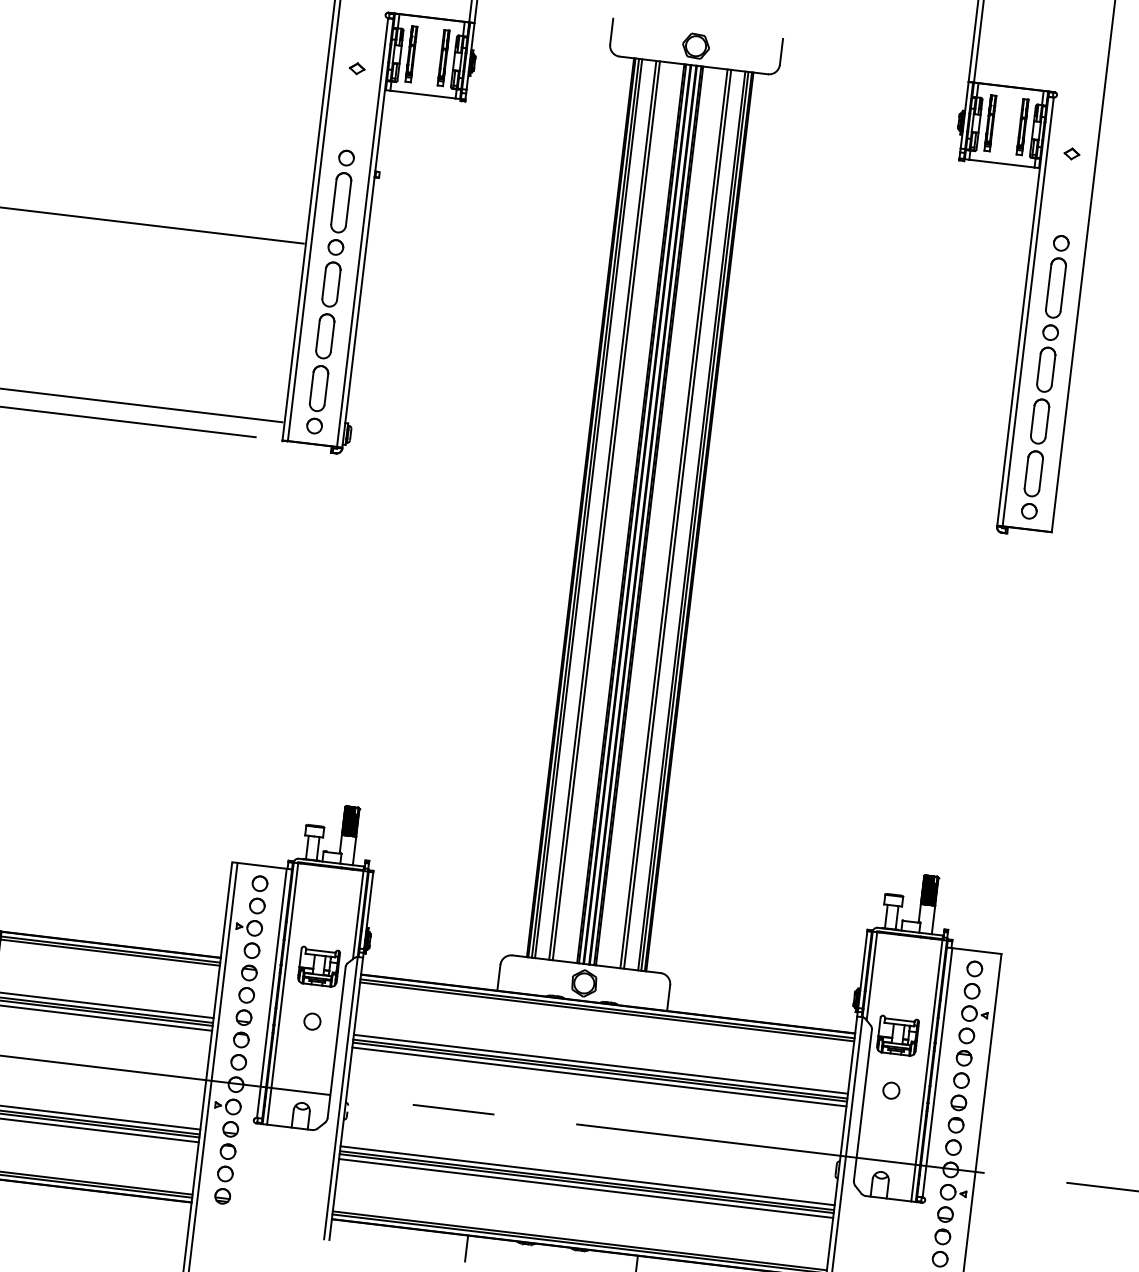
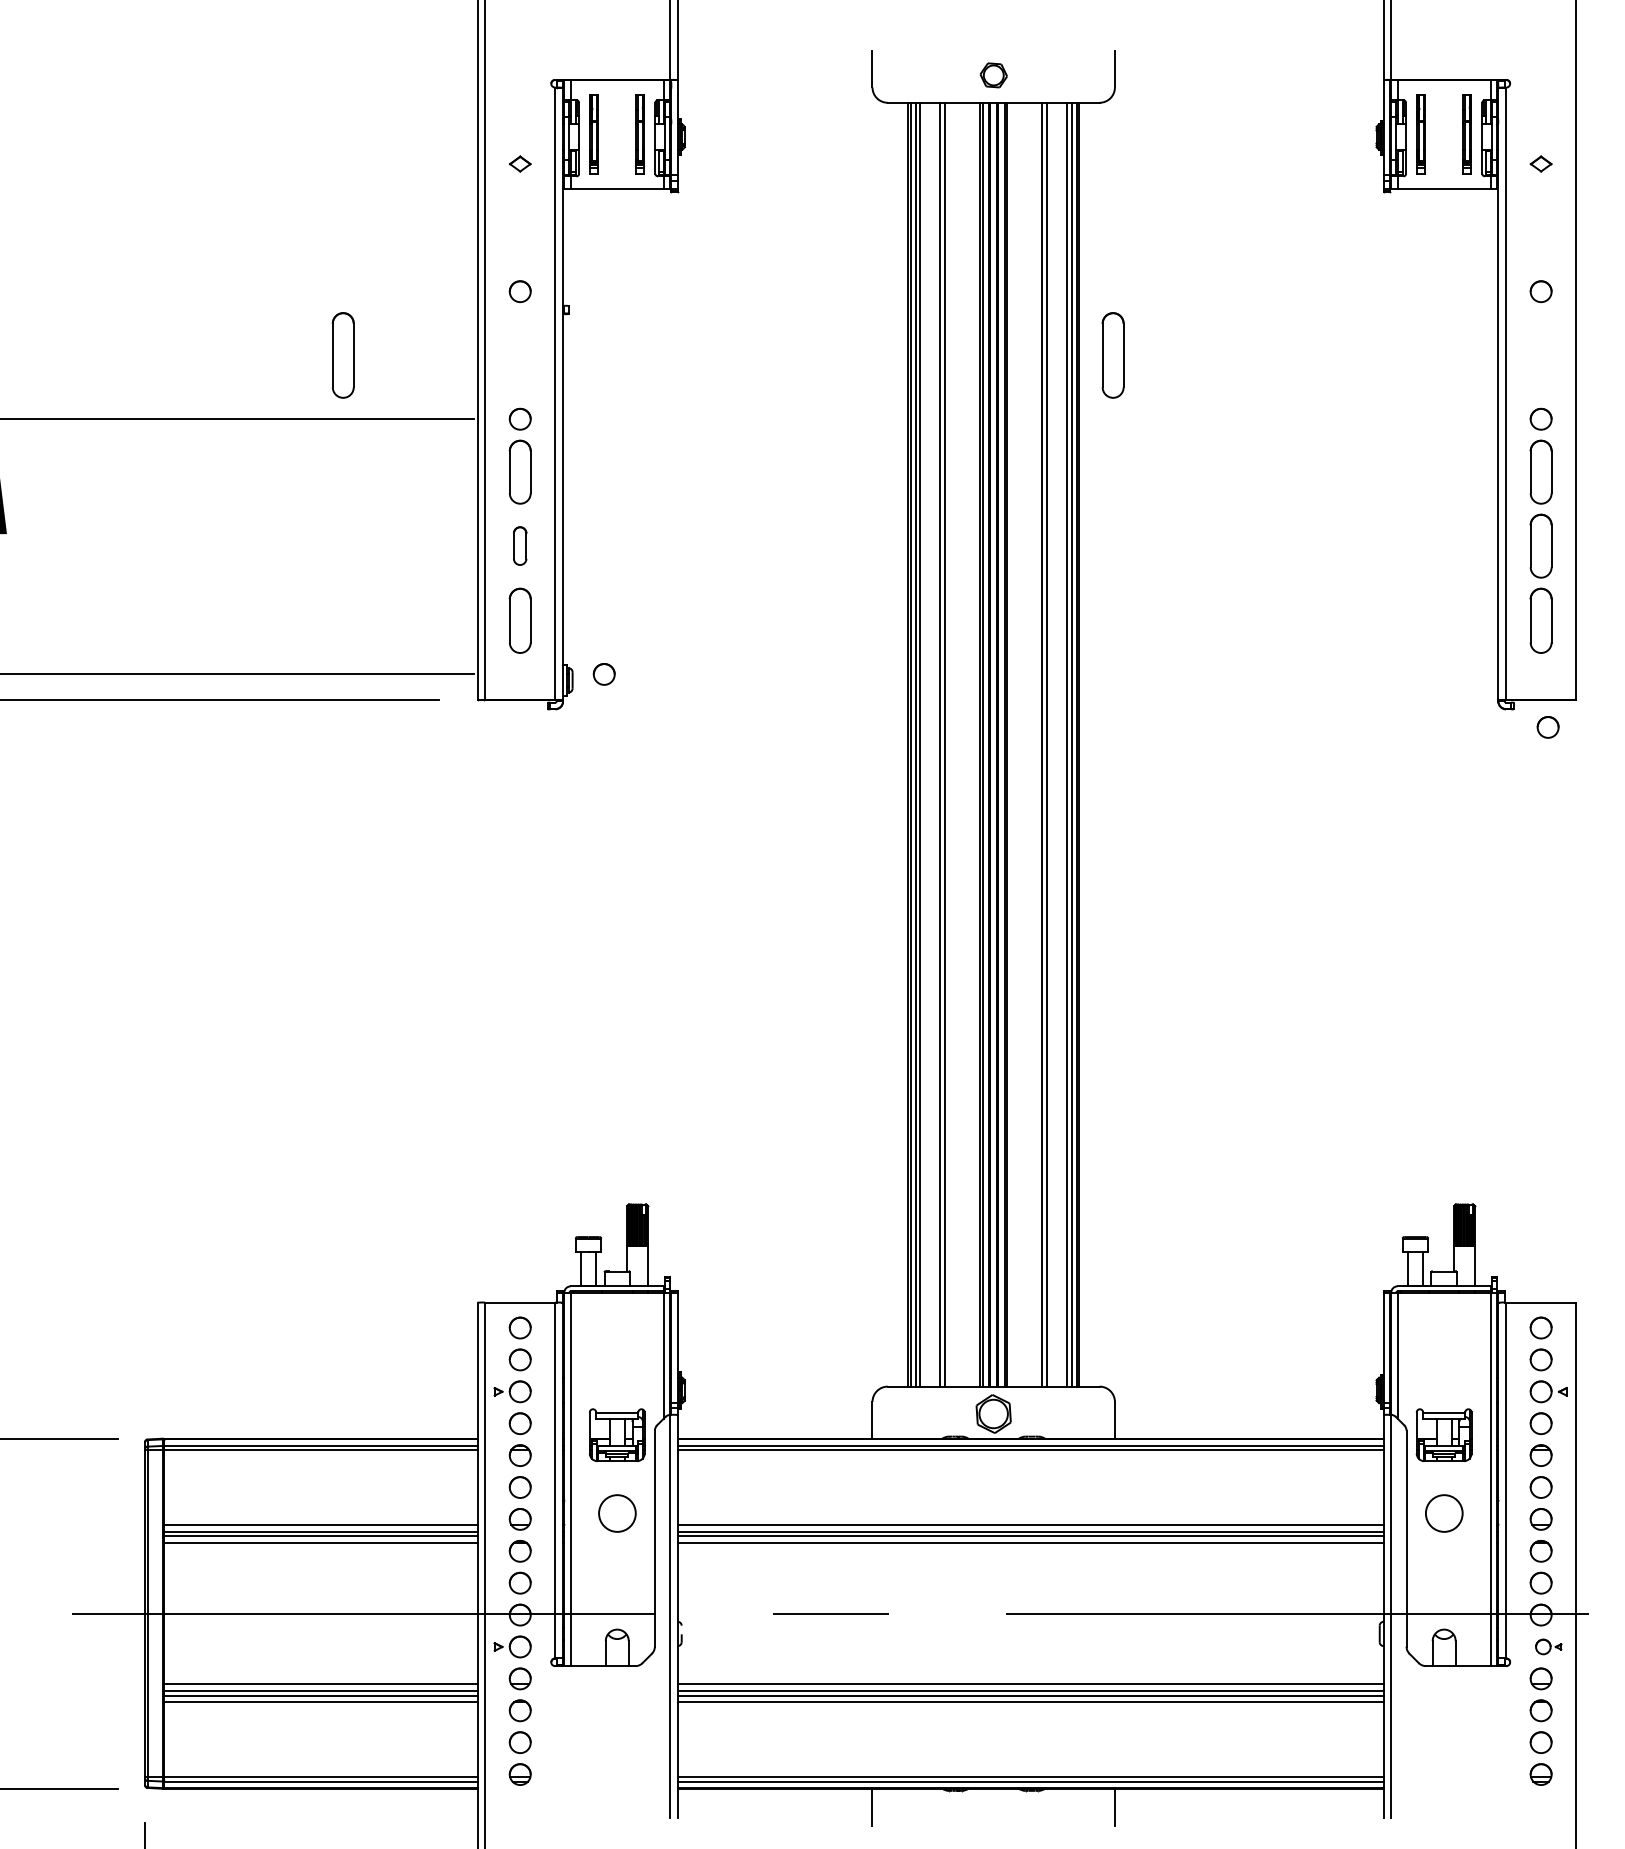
part: (695, 46) -> (993, 75), size x0.7
part: (340, 202) -> (342, 355), moved
part: (1055, 287) -> (1112, 355), moved
part: (324, 335) -> (519, 545), size x0.6
part: (314, 426) -> (603, 674), moved
part: (1028, 511) -> (1547, 727), moved
circle: (311, 1021) -> (616, 1513), size x1.6
circle: (890, 1090) -> (1443, 1513), size x1.6
part: (953, 1192) -> (1548, 1646), size x0.7

